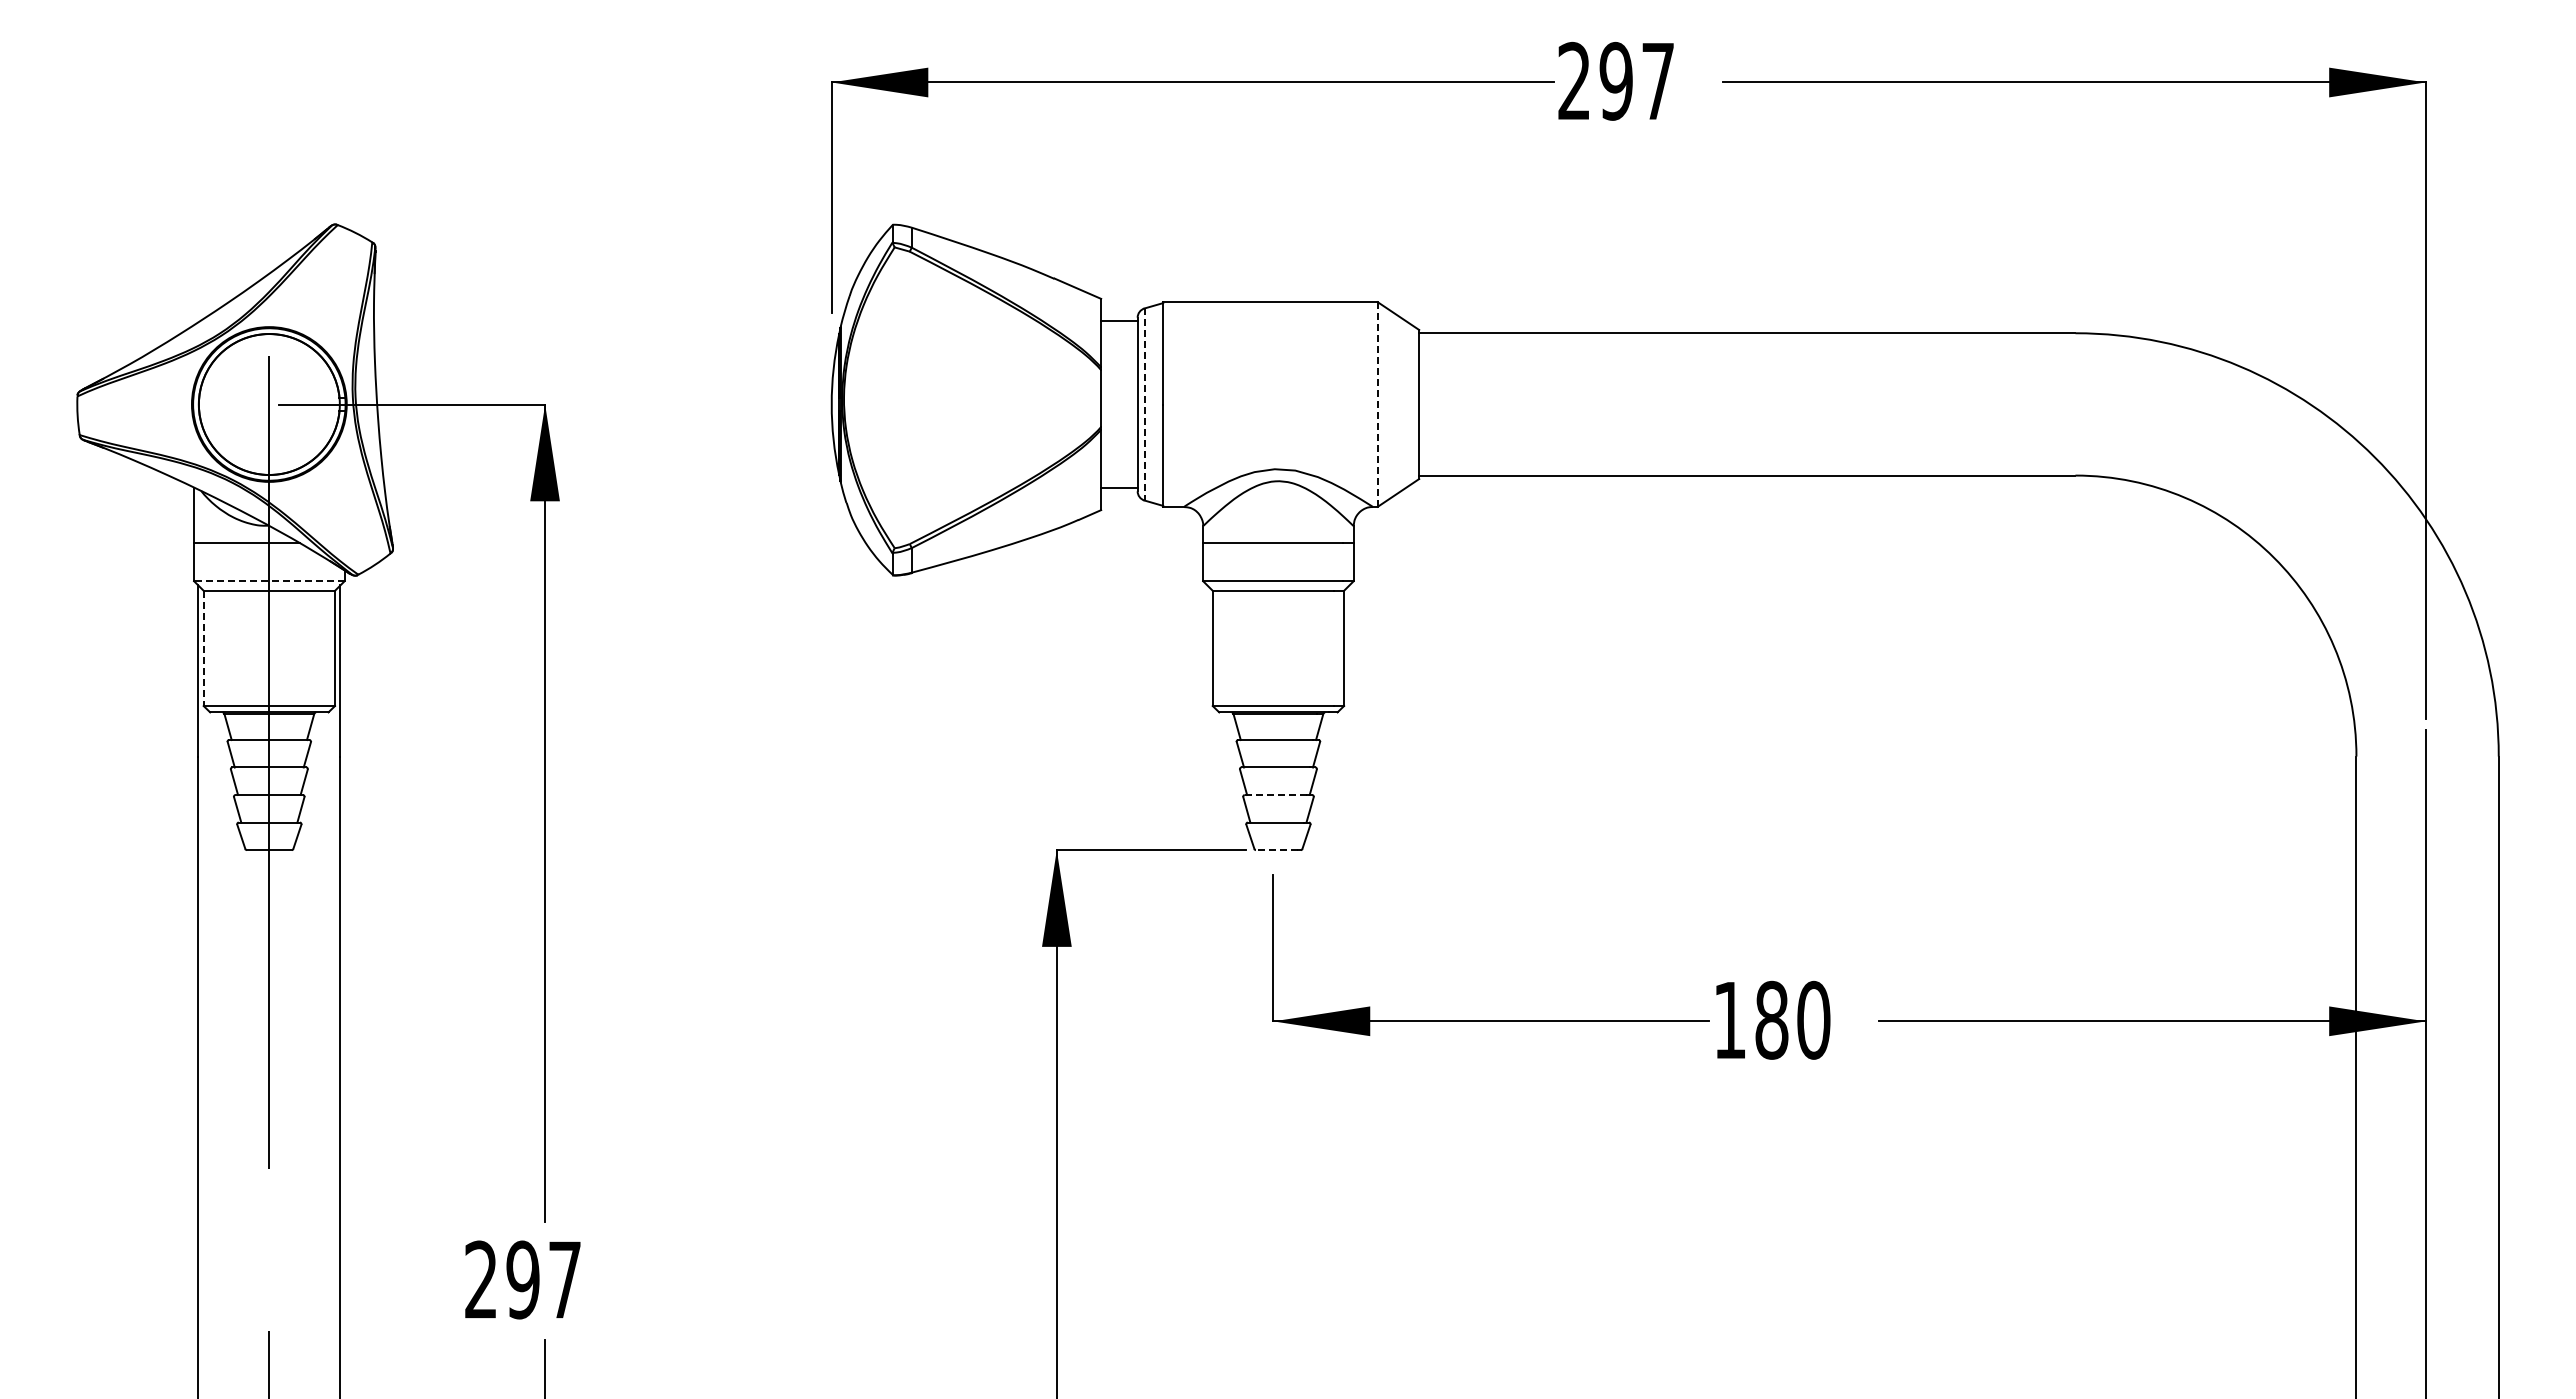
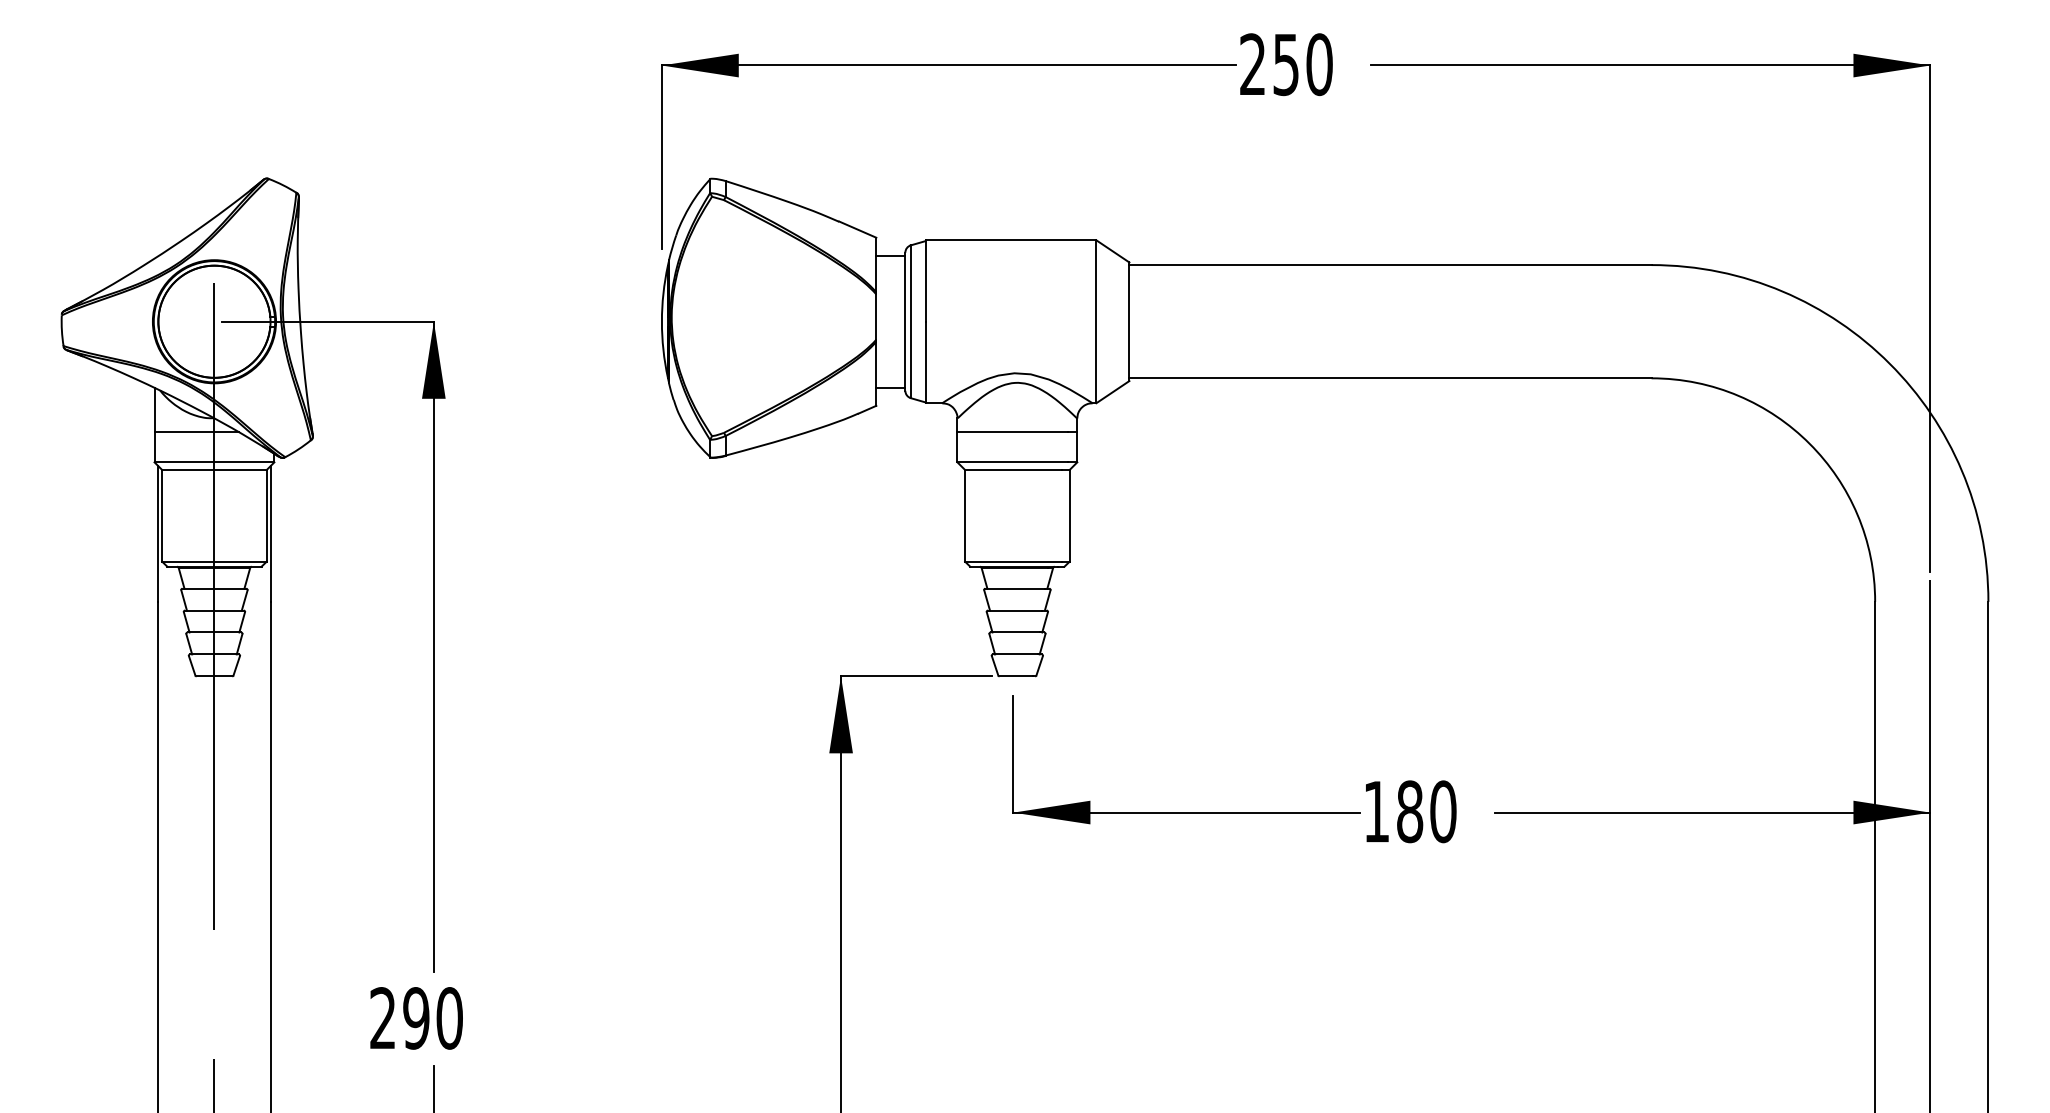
text: (1636, 80) -> (1302, 63), 297 -> 250
line: (1377, 404) -> (1096, 321), dashed -> solid
line: (1144, 405) -> (910, 322), dashed -> solid
line: (268, 581) -> (213, 462), dashed -> solid
line: (203, 648) -> (162, 515), dashed -> solid
line: (1275, 794) -> (1015, 632), dashed -> solid
line: (1276, 850) -> (1015, 676), dashed -> solid
text: (564, 1279) -> (449, 1018), 297 -> 290

